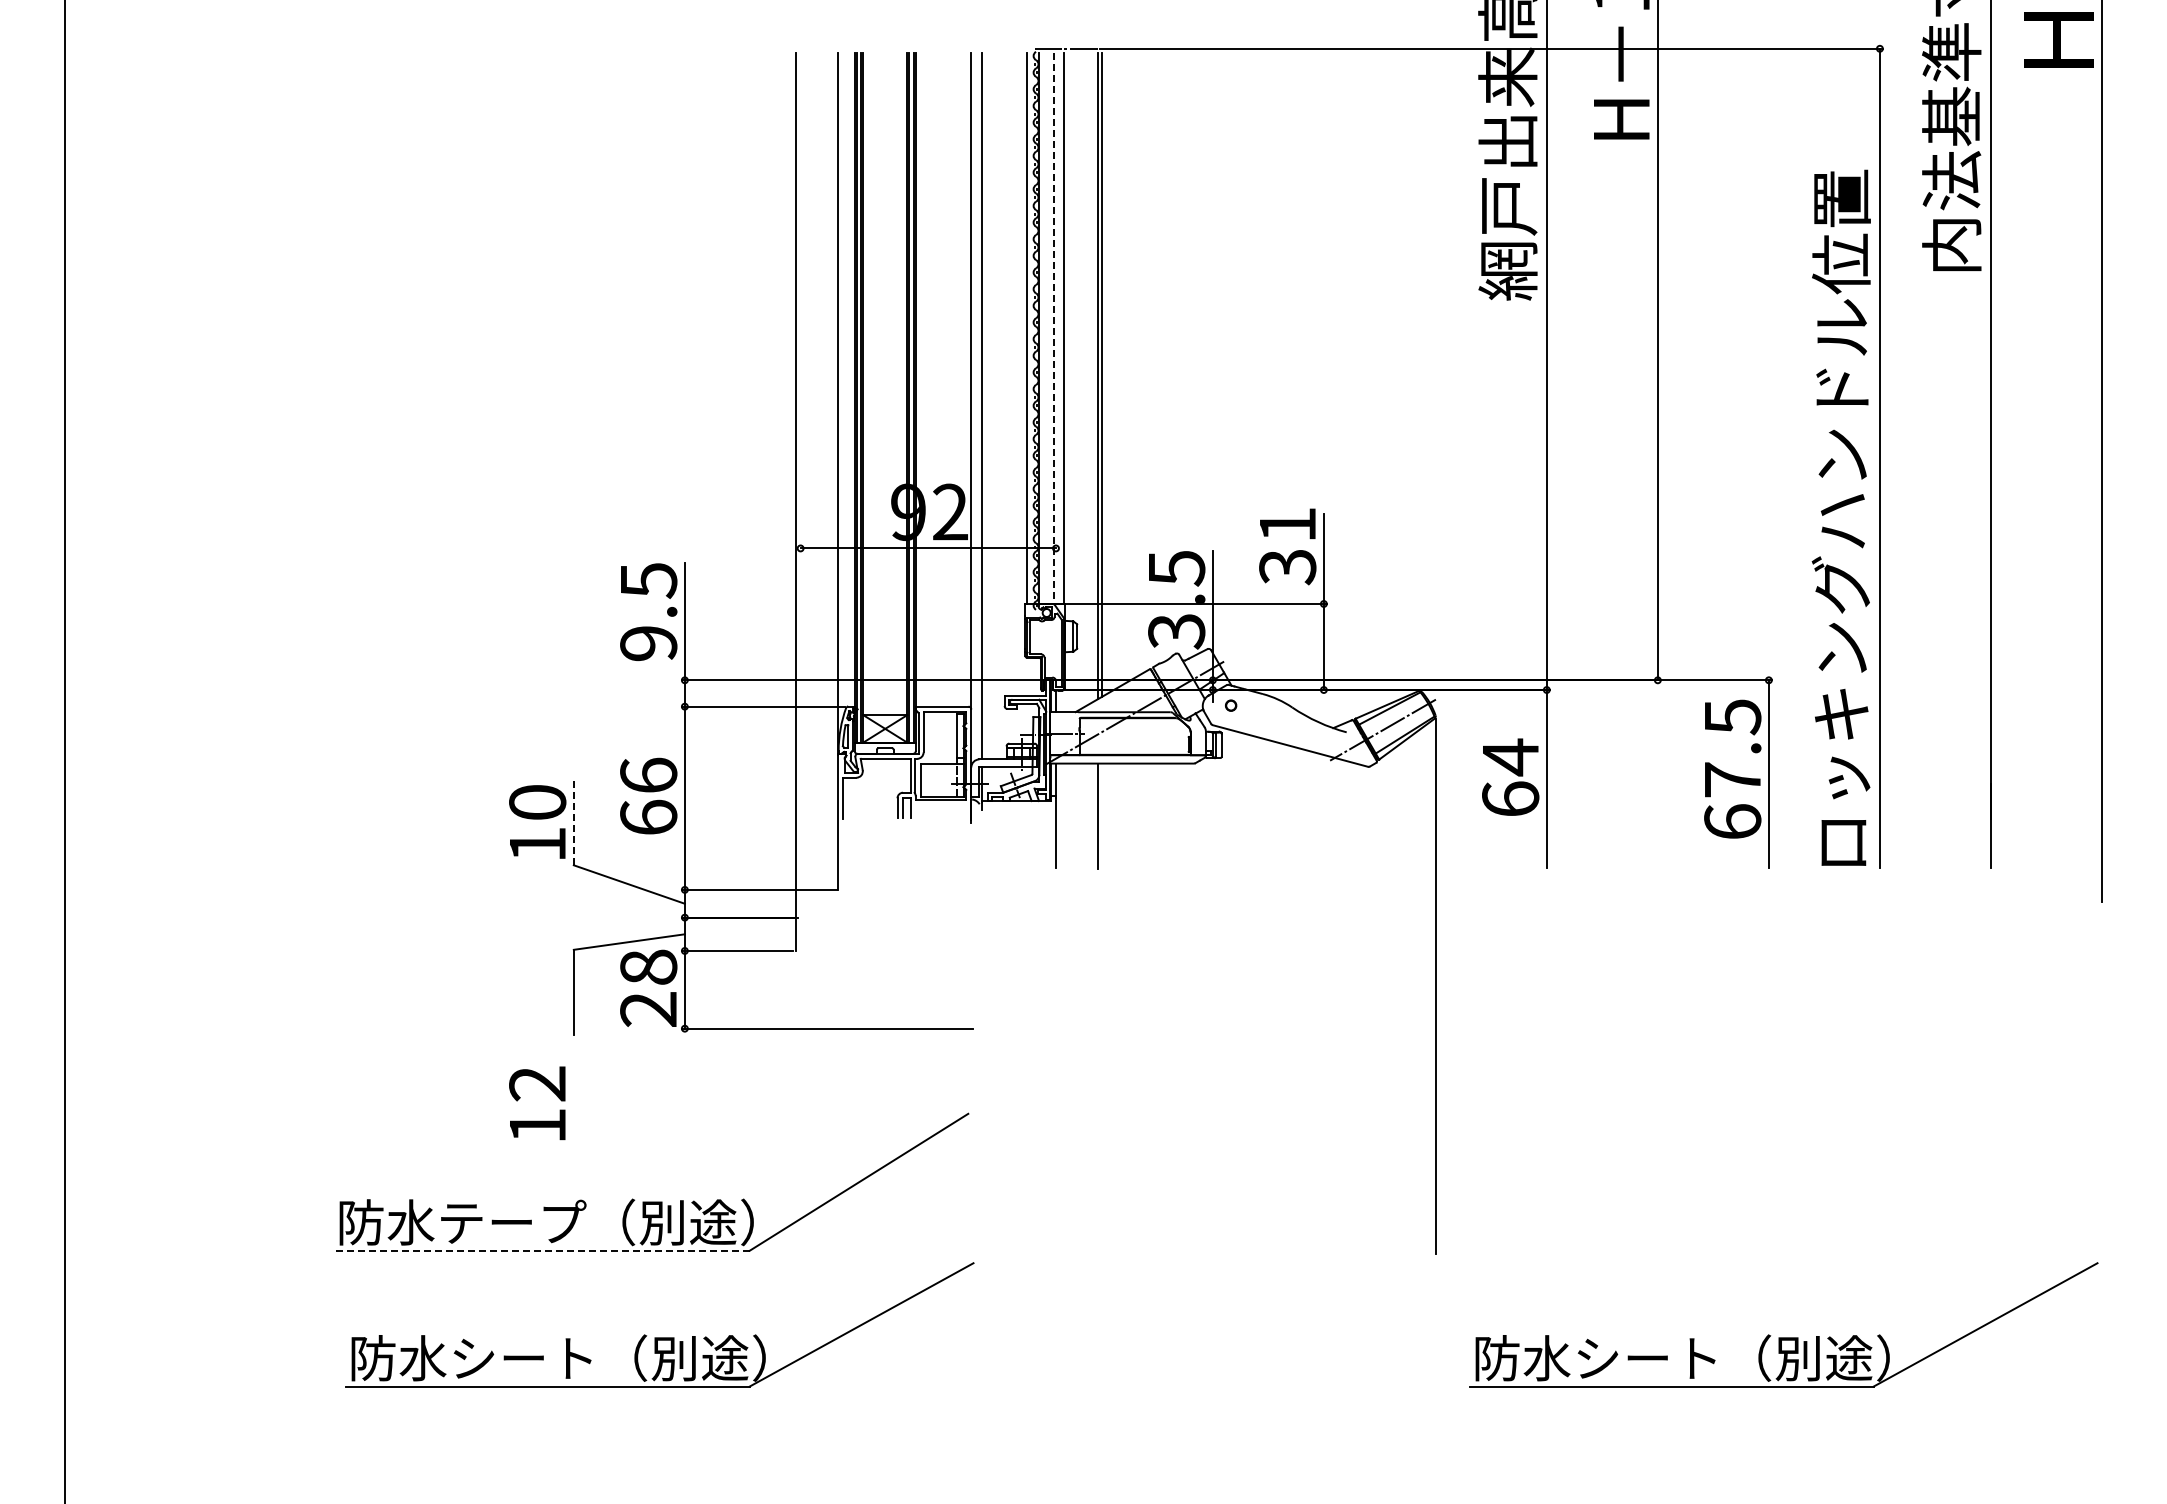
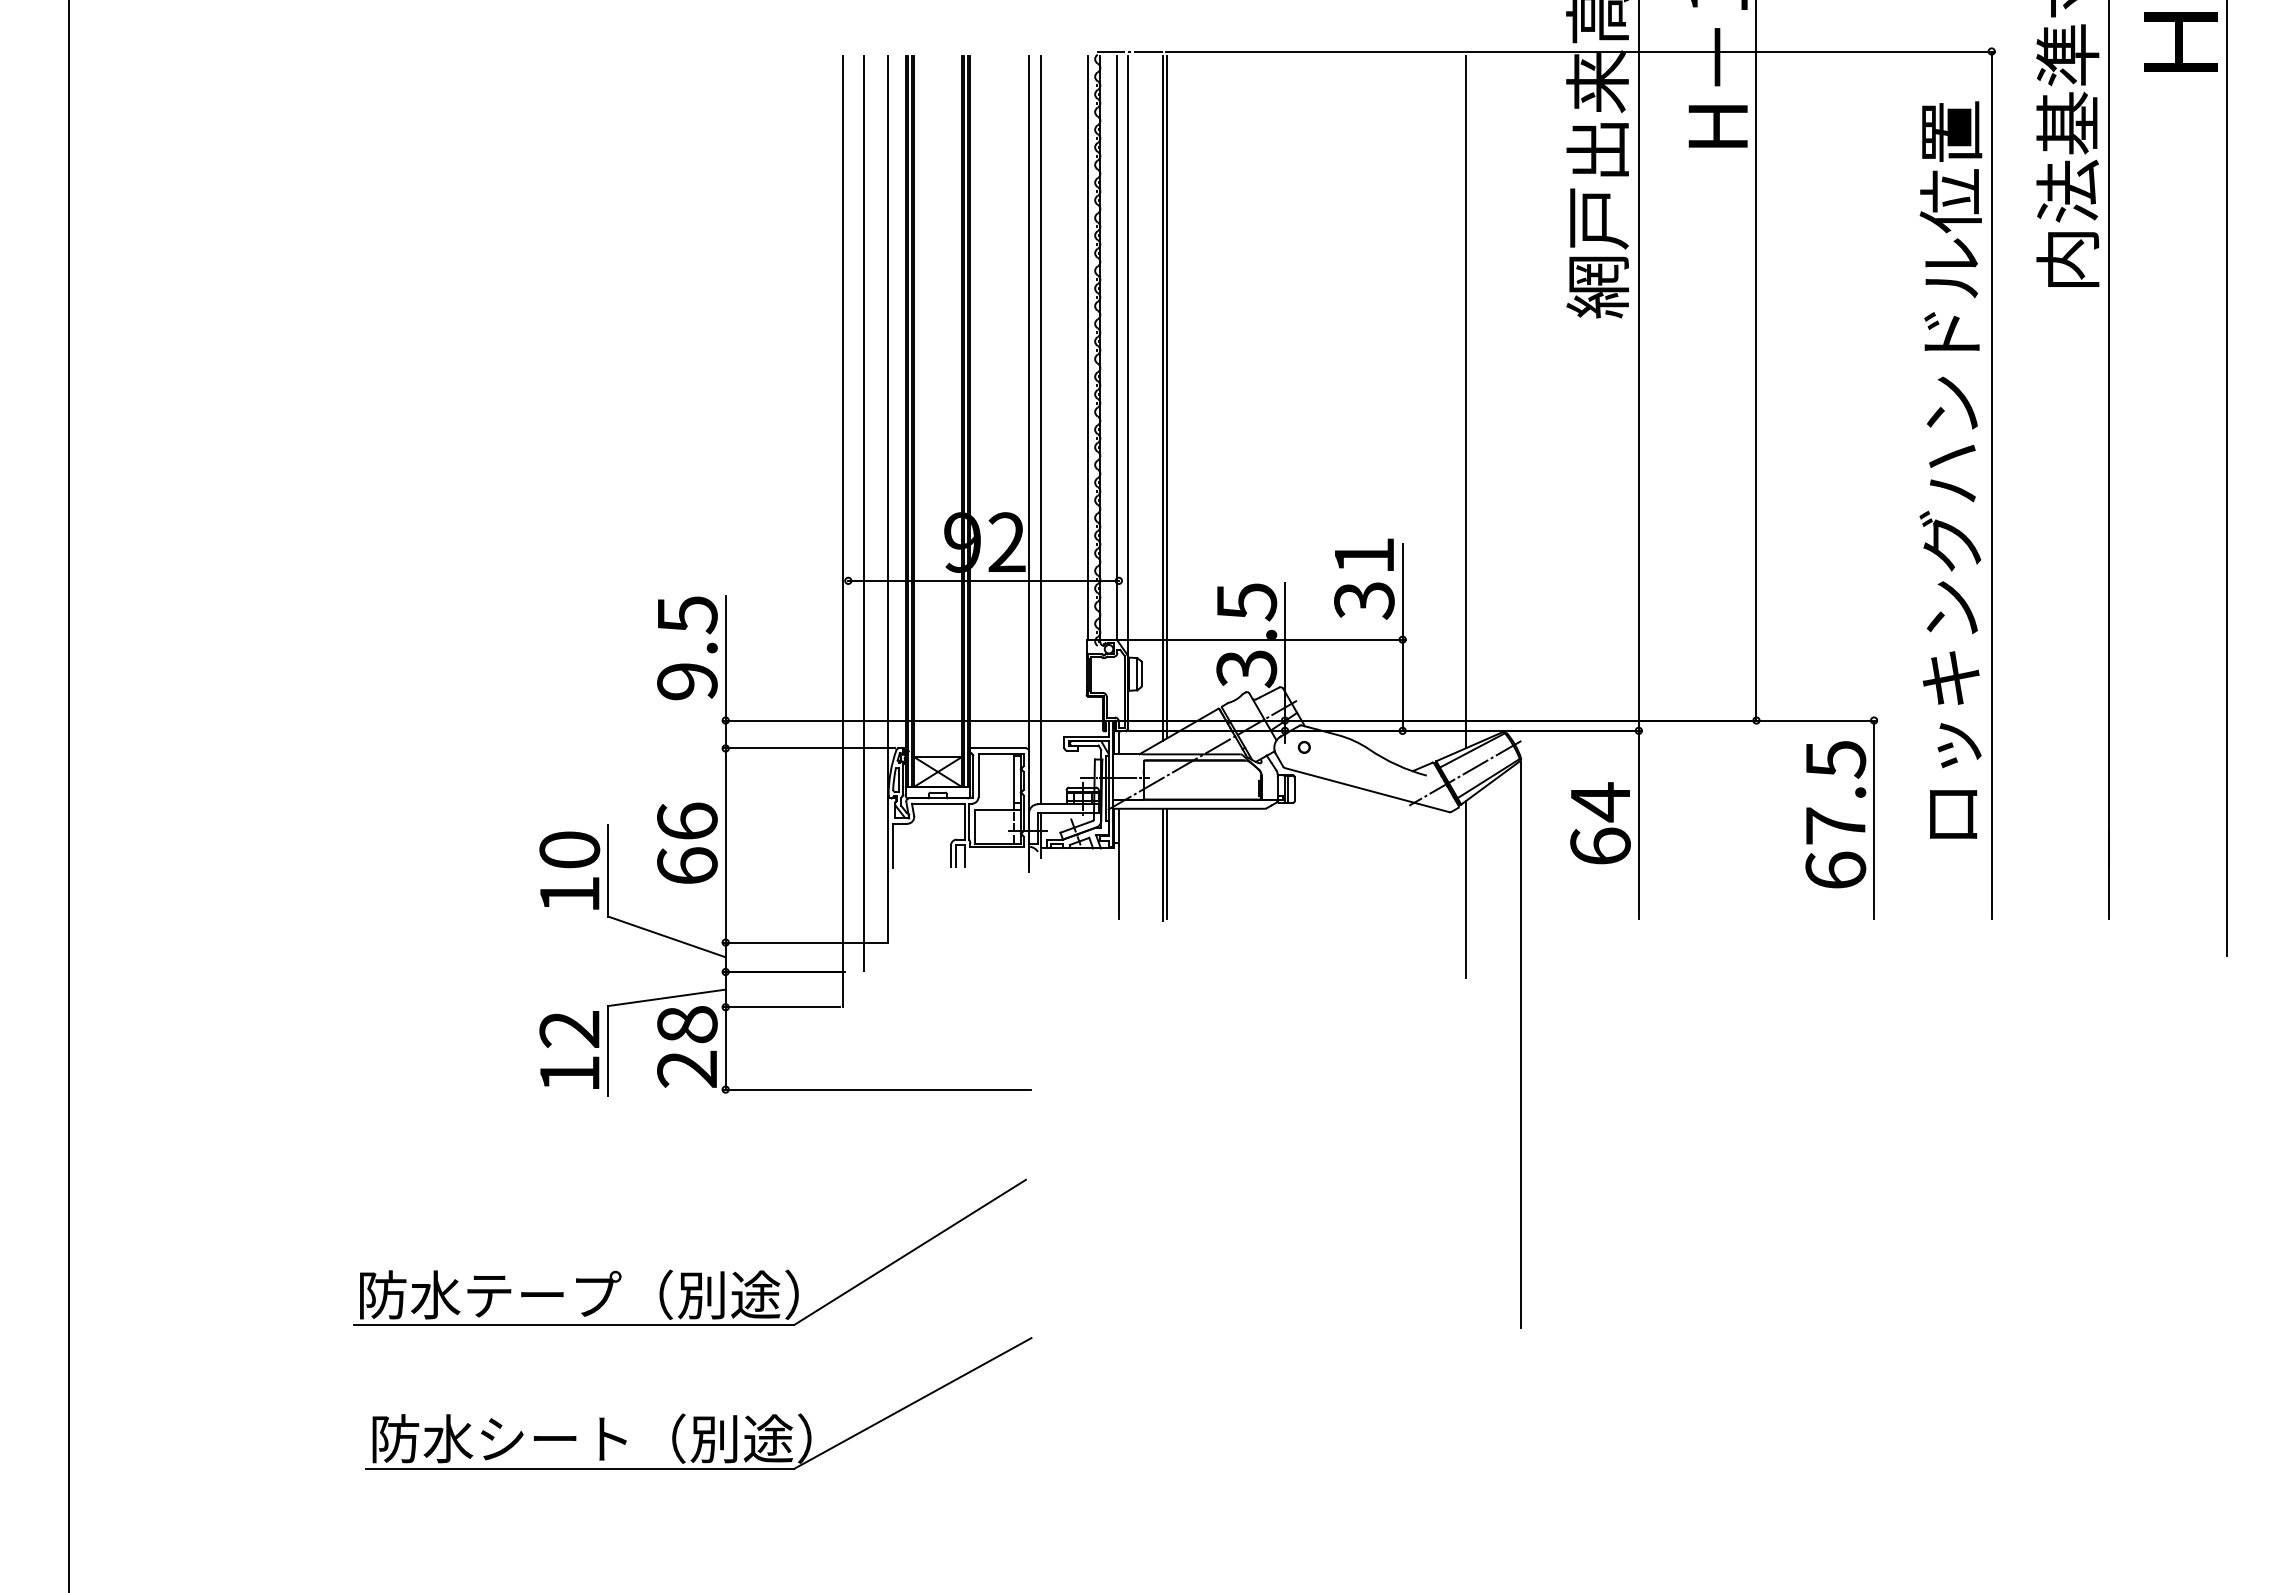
line: (1054, 328) -> (1117, 347), dashed -> solid
line: (1383, 379) -> (1465, 401), added
line: (815, 484) -> (864, 513), added
text: (1840, 517) -> (1949, 469), moved
line: (1101, 815) -> (1167, 863), added
line: (573, 821) -> (607, 870), dashed -> solid
line: (1383, 839) -> (1465, 889), added
text: (537, 1103) -> (569, 1050), moved
line: (541, 1250) -> (573, 1324), dashed -> solid
part: (1783, 1337) -> (1889, 1416), removed

